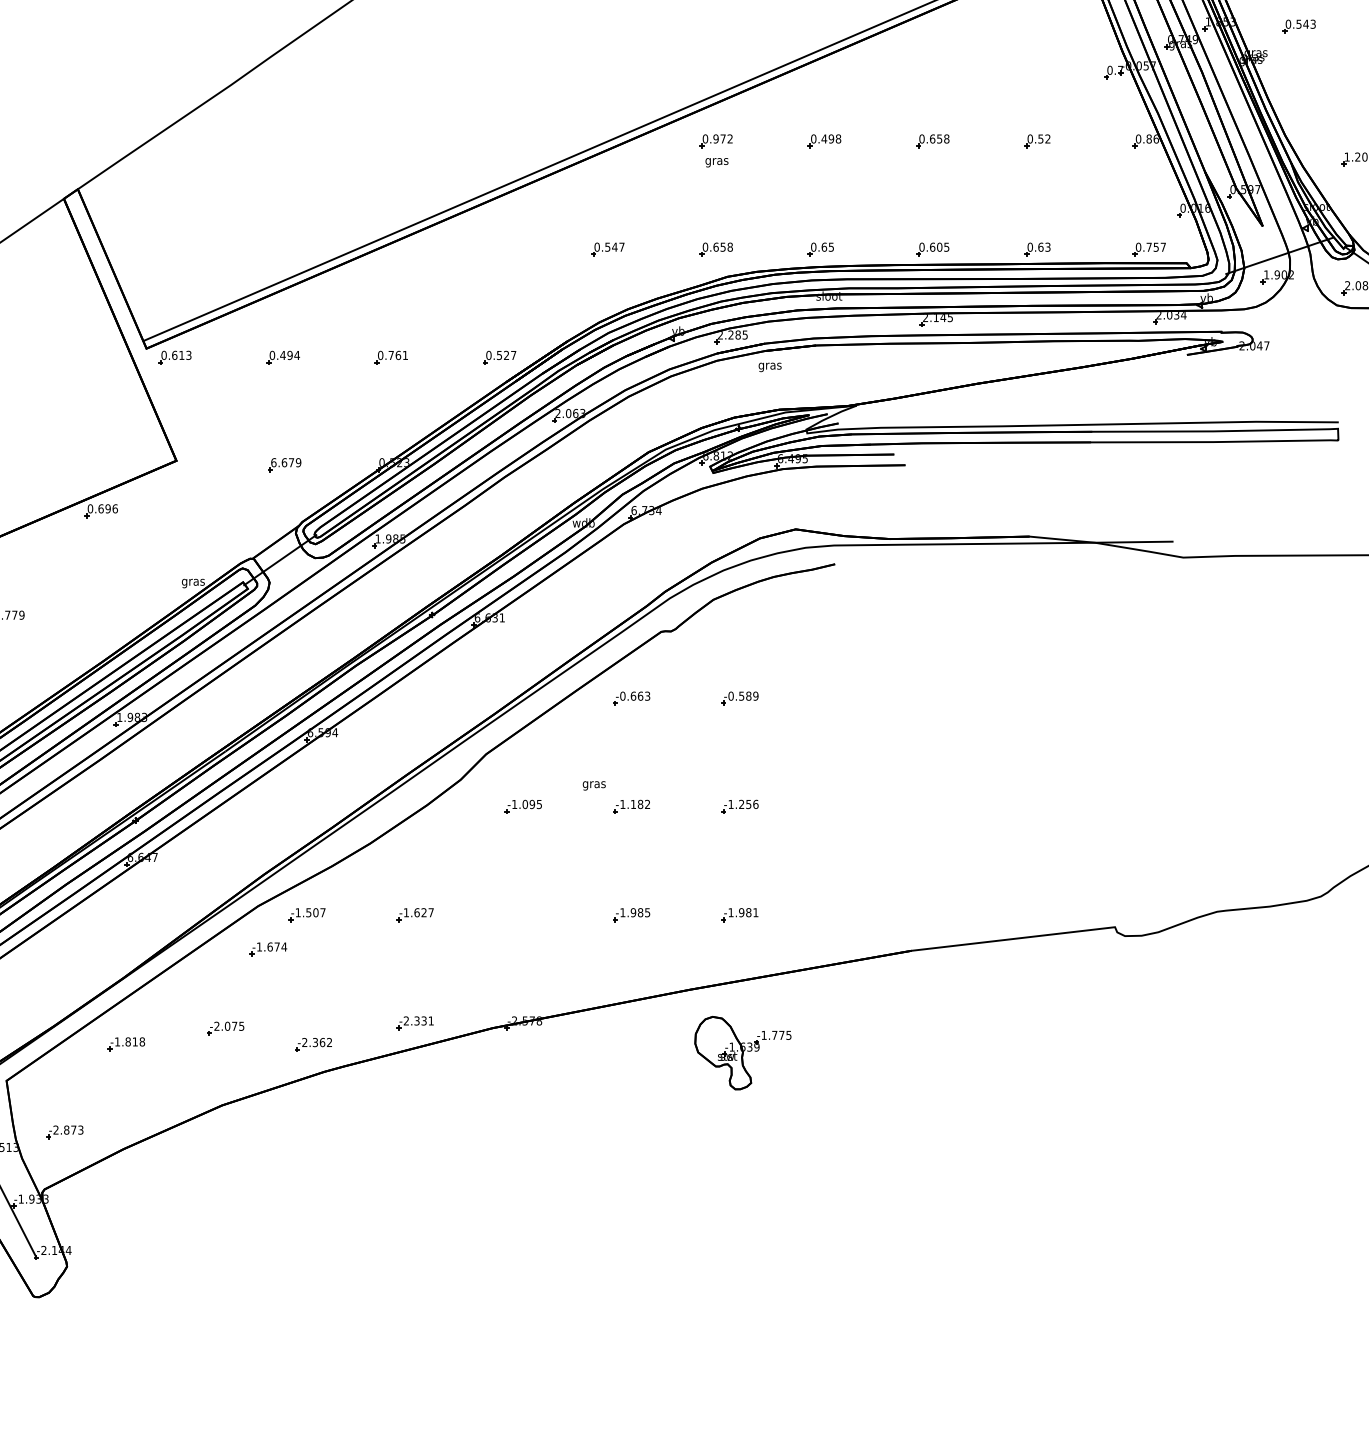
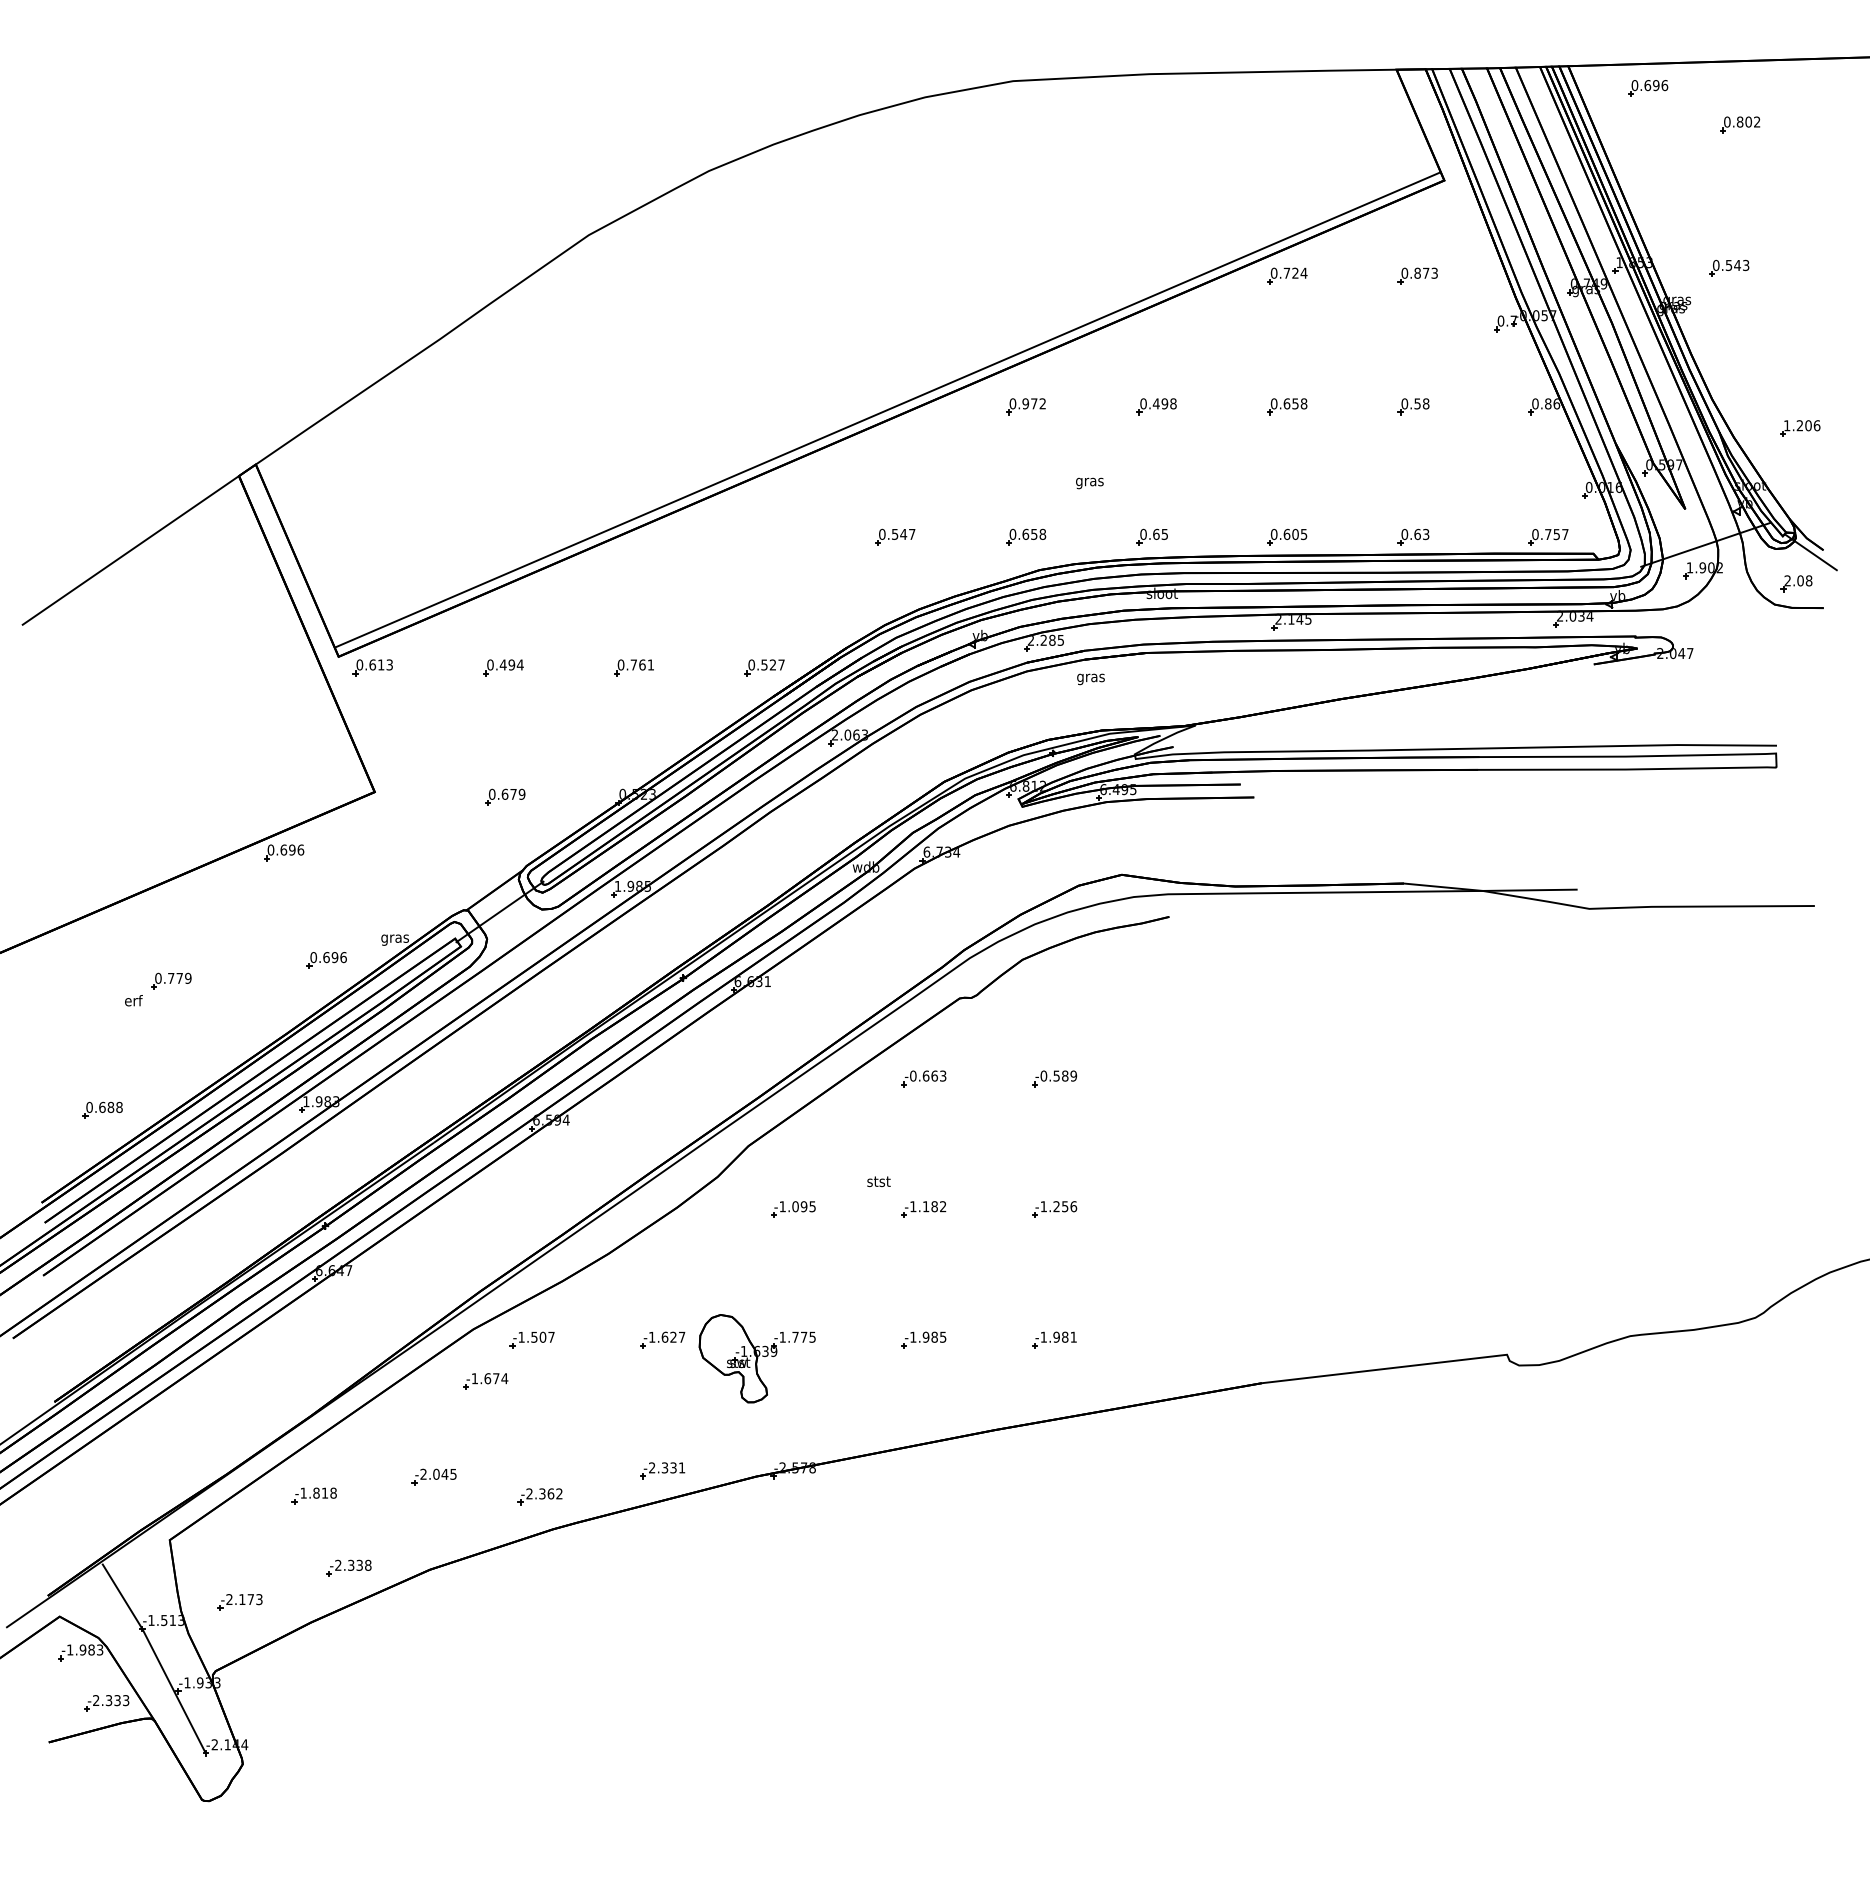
part: (933, 32) -> (1287, 275), added
part: (1040, 32) -> (1417, 275), added
text: (1047, 138) -> (1425, 403), 0.52 -> 0.58
text: (716, 162) -> (1089, 483), moved
text: (274, 461) -> (492, 793), 6.679 -> 0.679
part: (136, 600) -> (326, 960), added
text: (594, 784) -> (878, 1182), gras -> stst
text: (234, 1026) -> (444, 1474), -2.075 -> -2.045
part: (742, 1052) -> (756, 1358), moved
part: (154, 1103) -> (348, 1567), added
text: (66, 1130) -> (242, 1599), -2.873 -> -2.173

